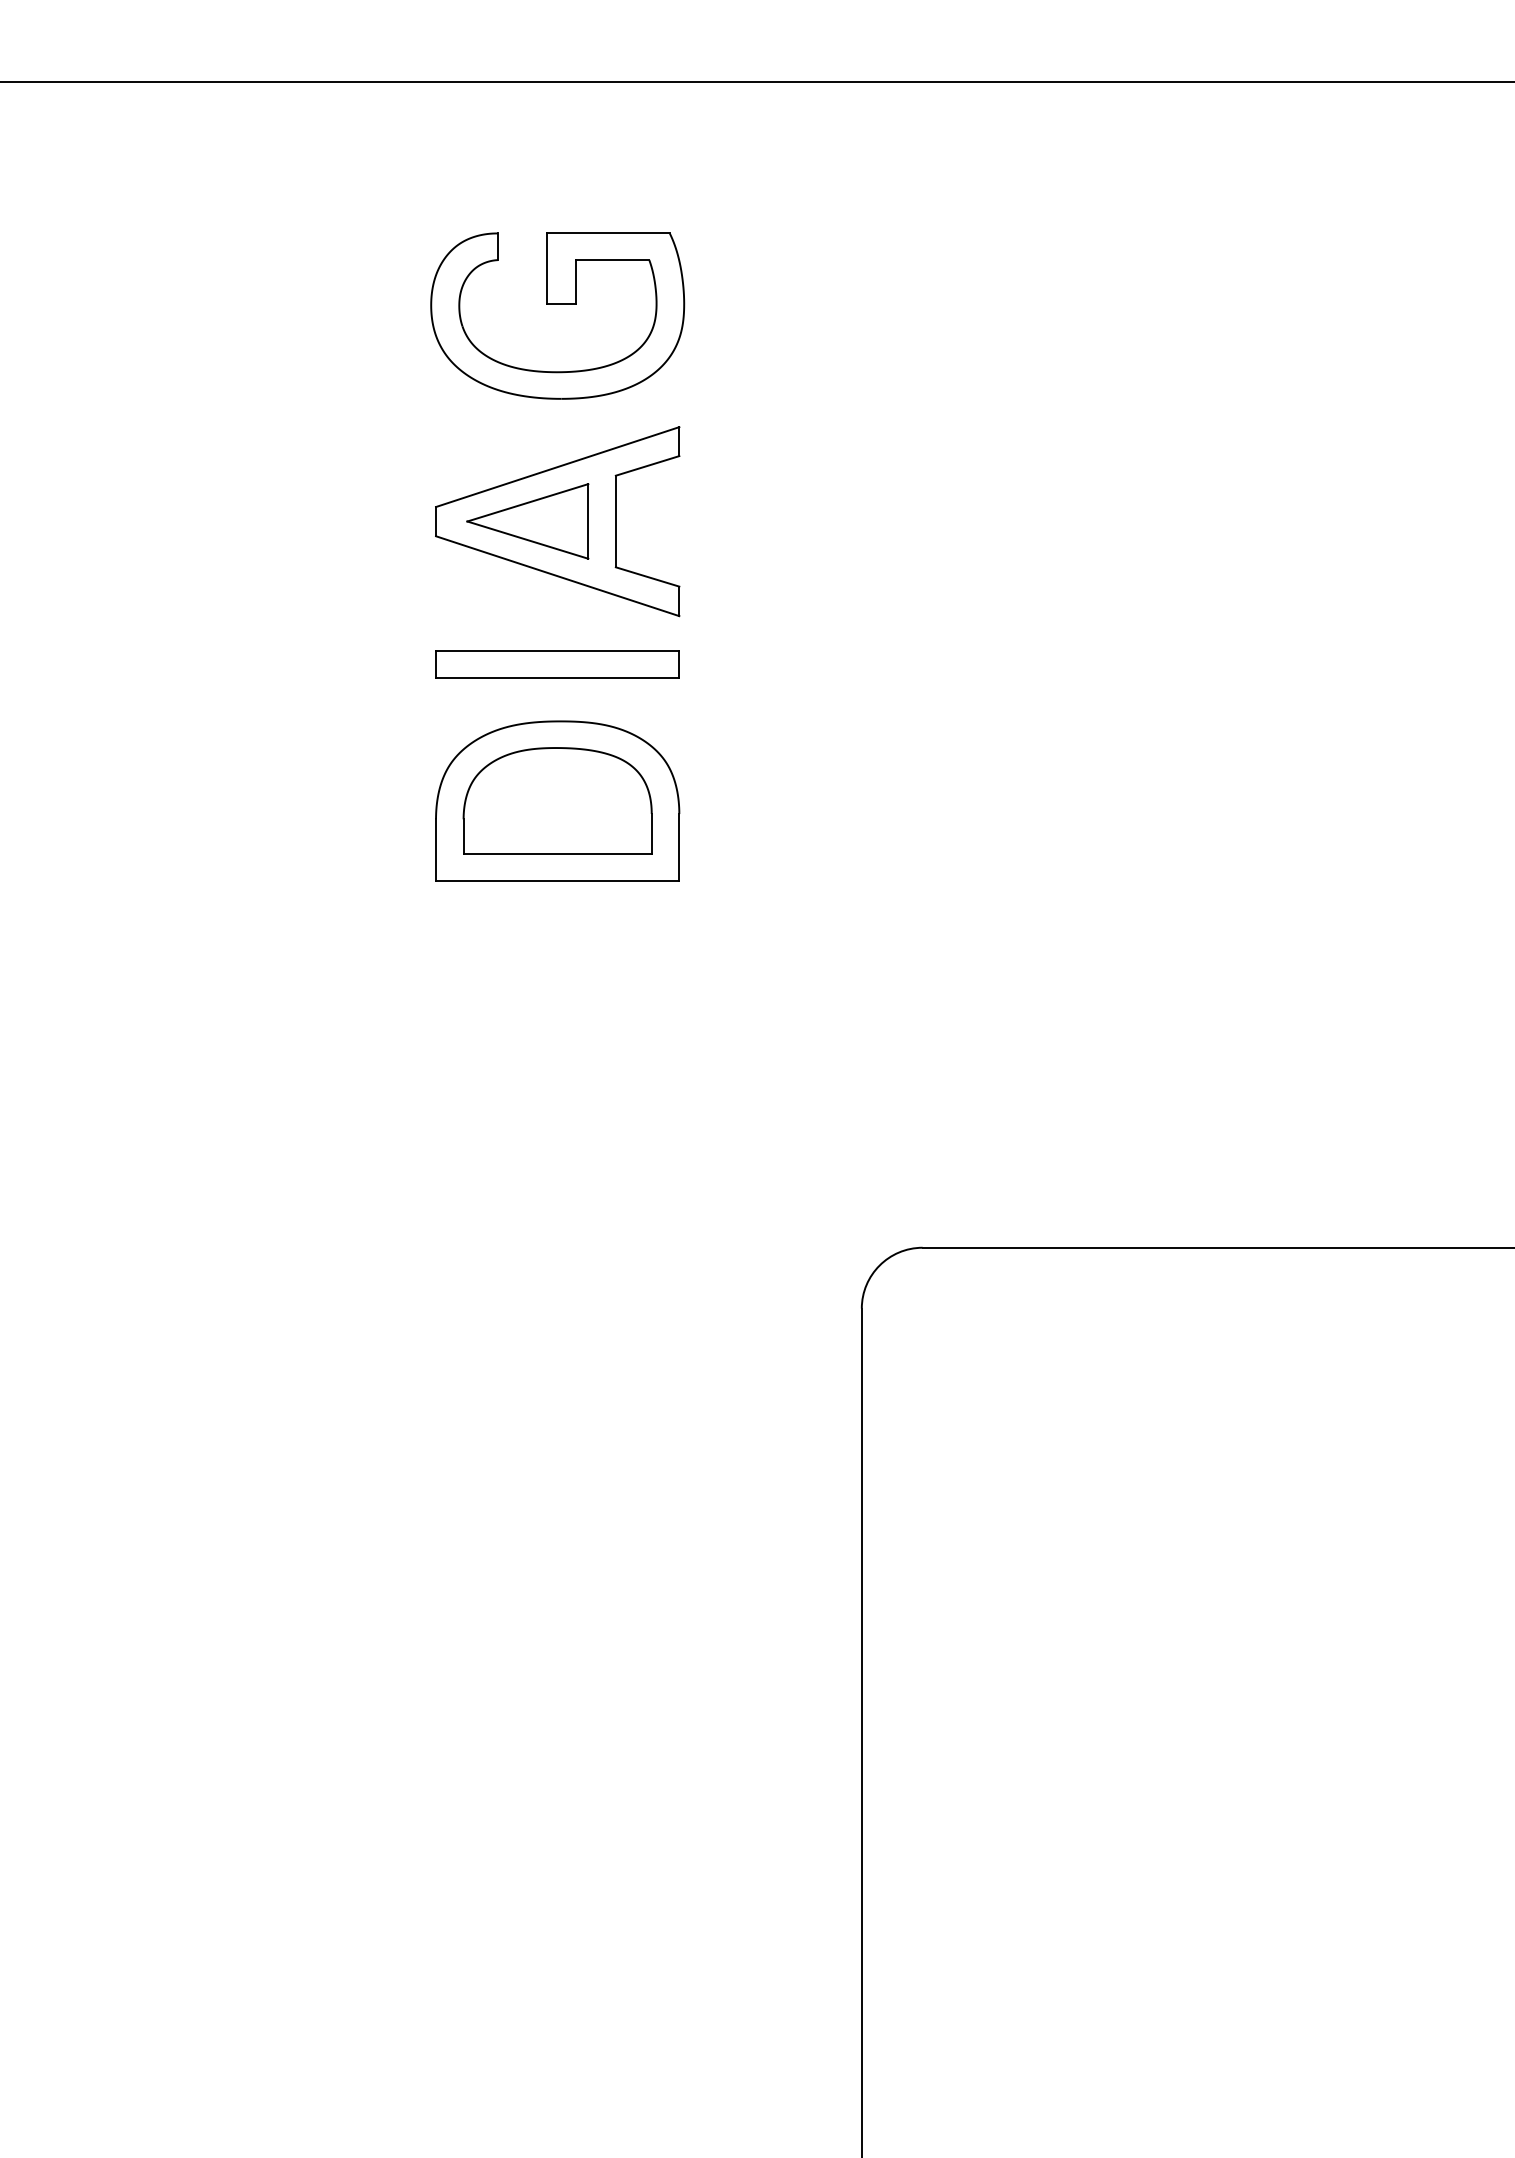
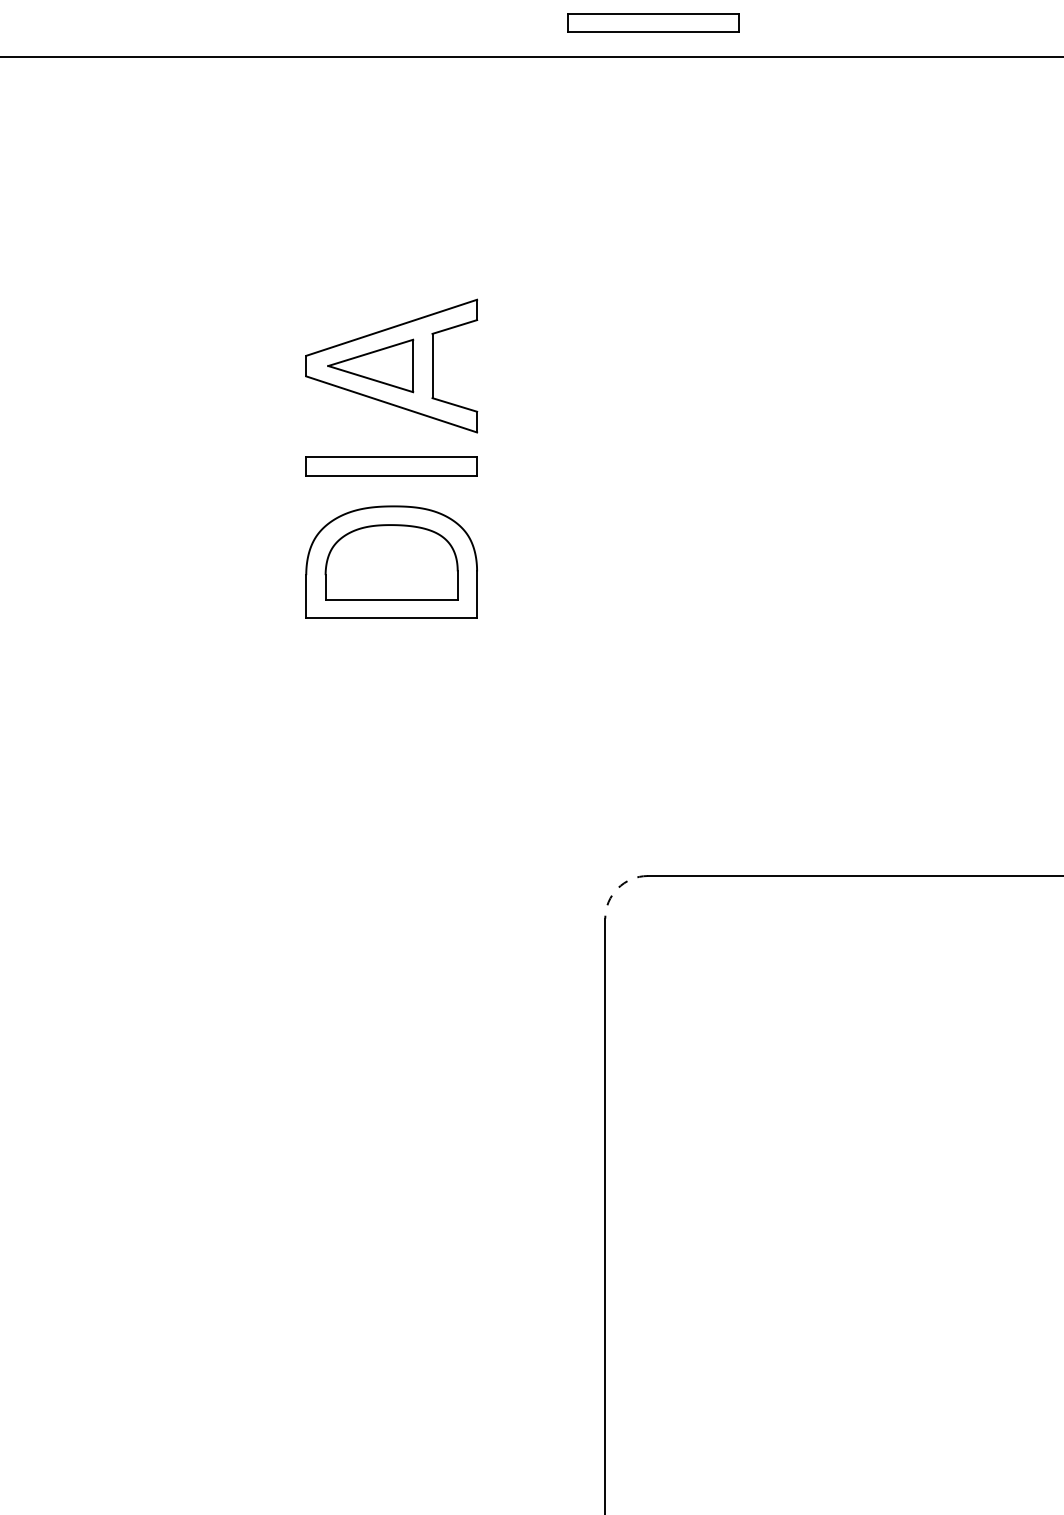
part: (930, 33) -> (653, 23), added
part: (557, 304) -> (391, 213), removed
arc: (879, 1265) -> (617, 888), solid -> dashed

